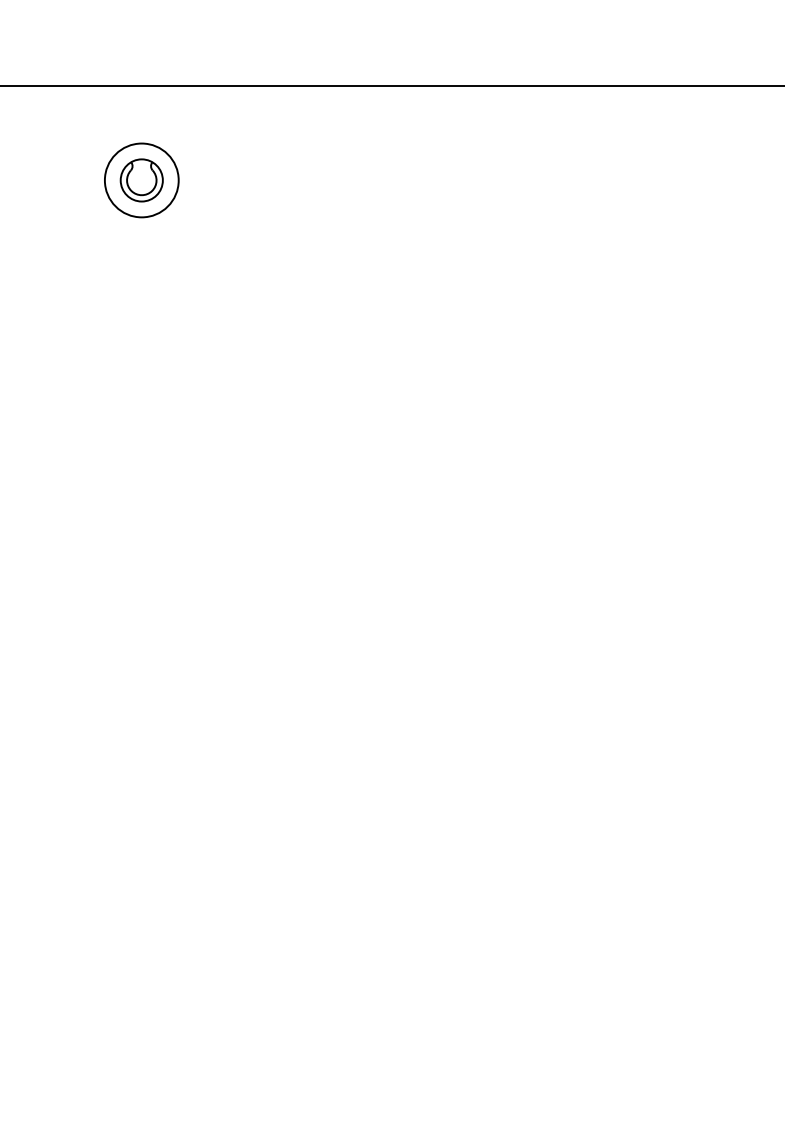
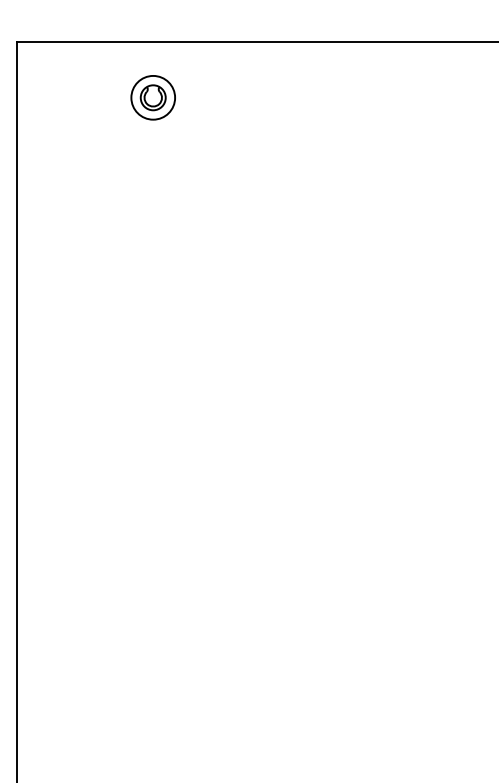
part: (140, 179) -> (152, 97), moved

